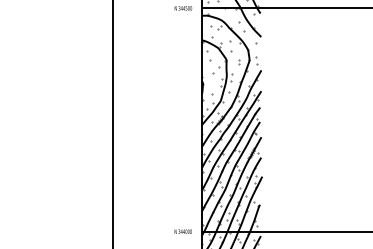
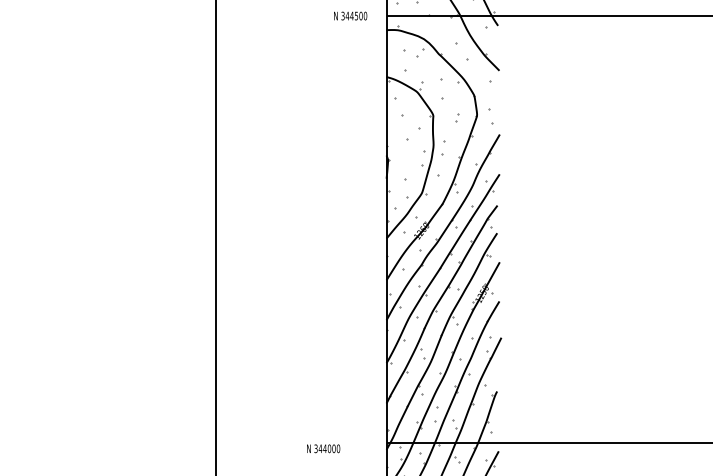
text: (182, 231) -> (322, 448), moved

